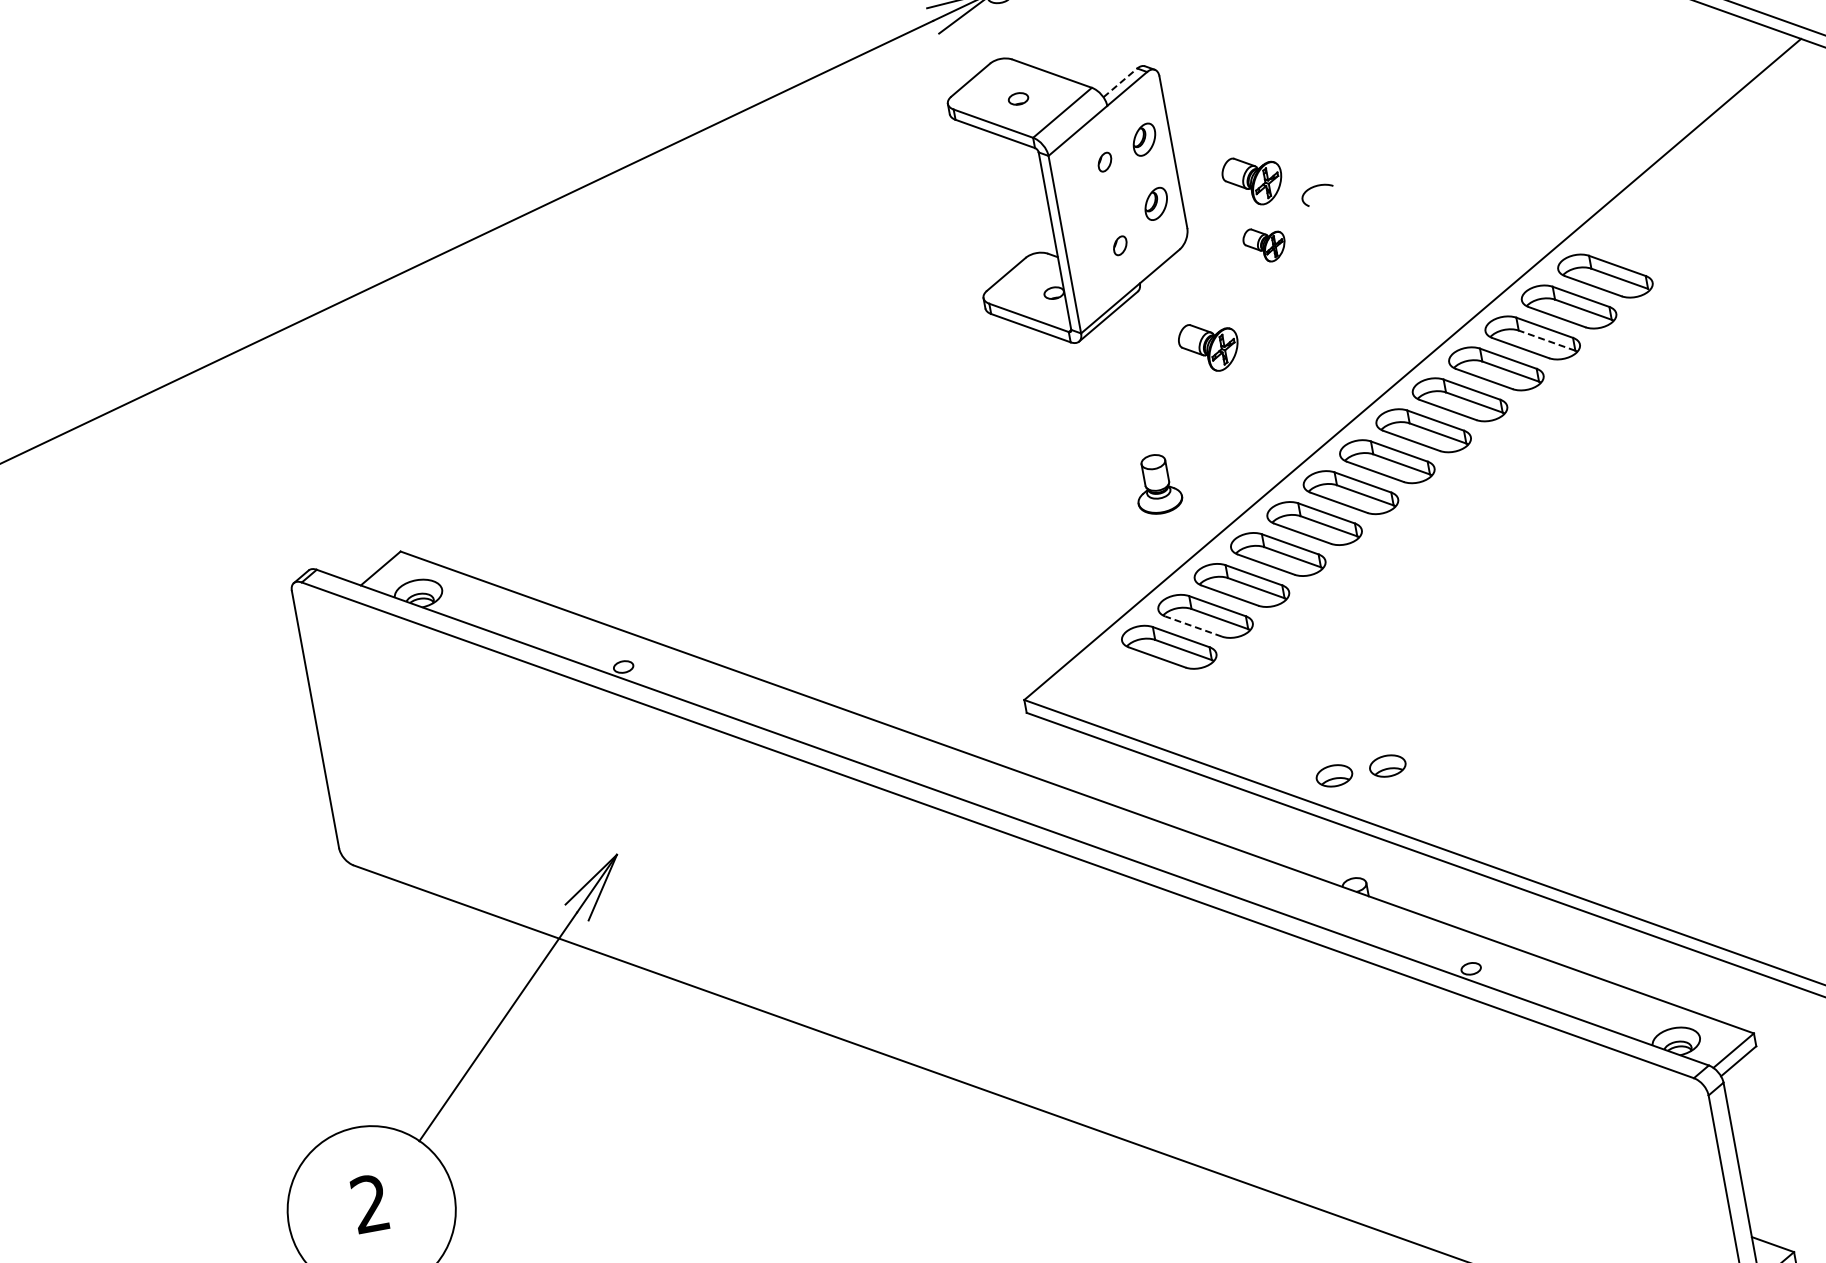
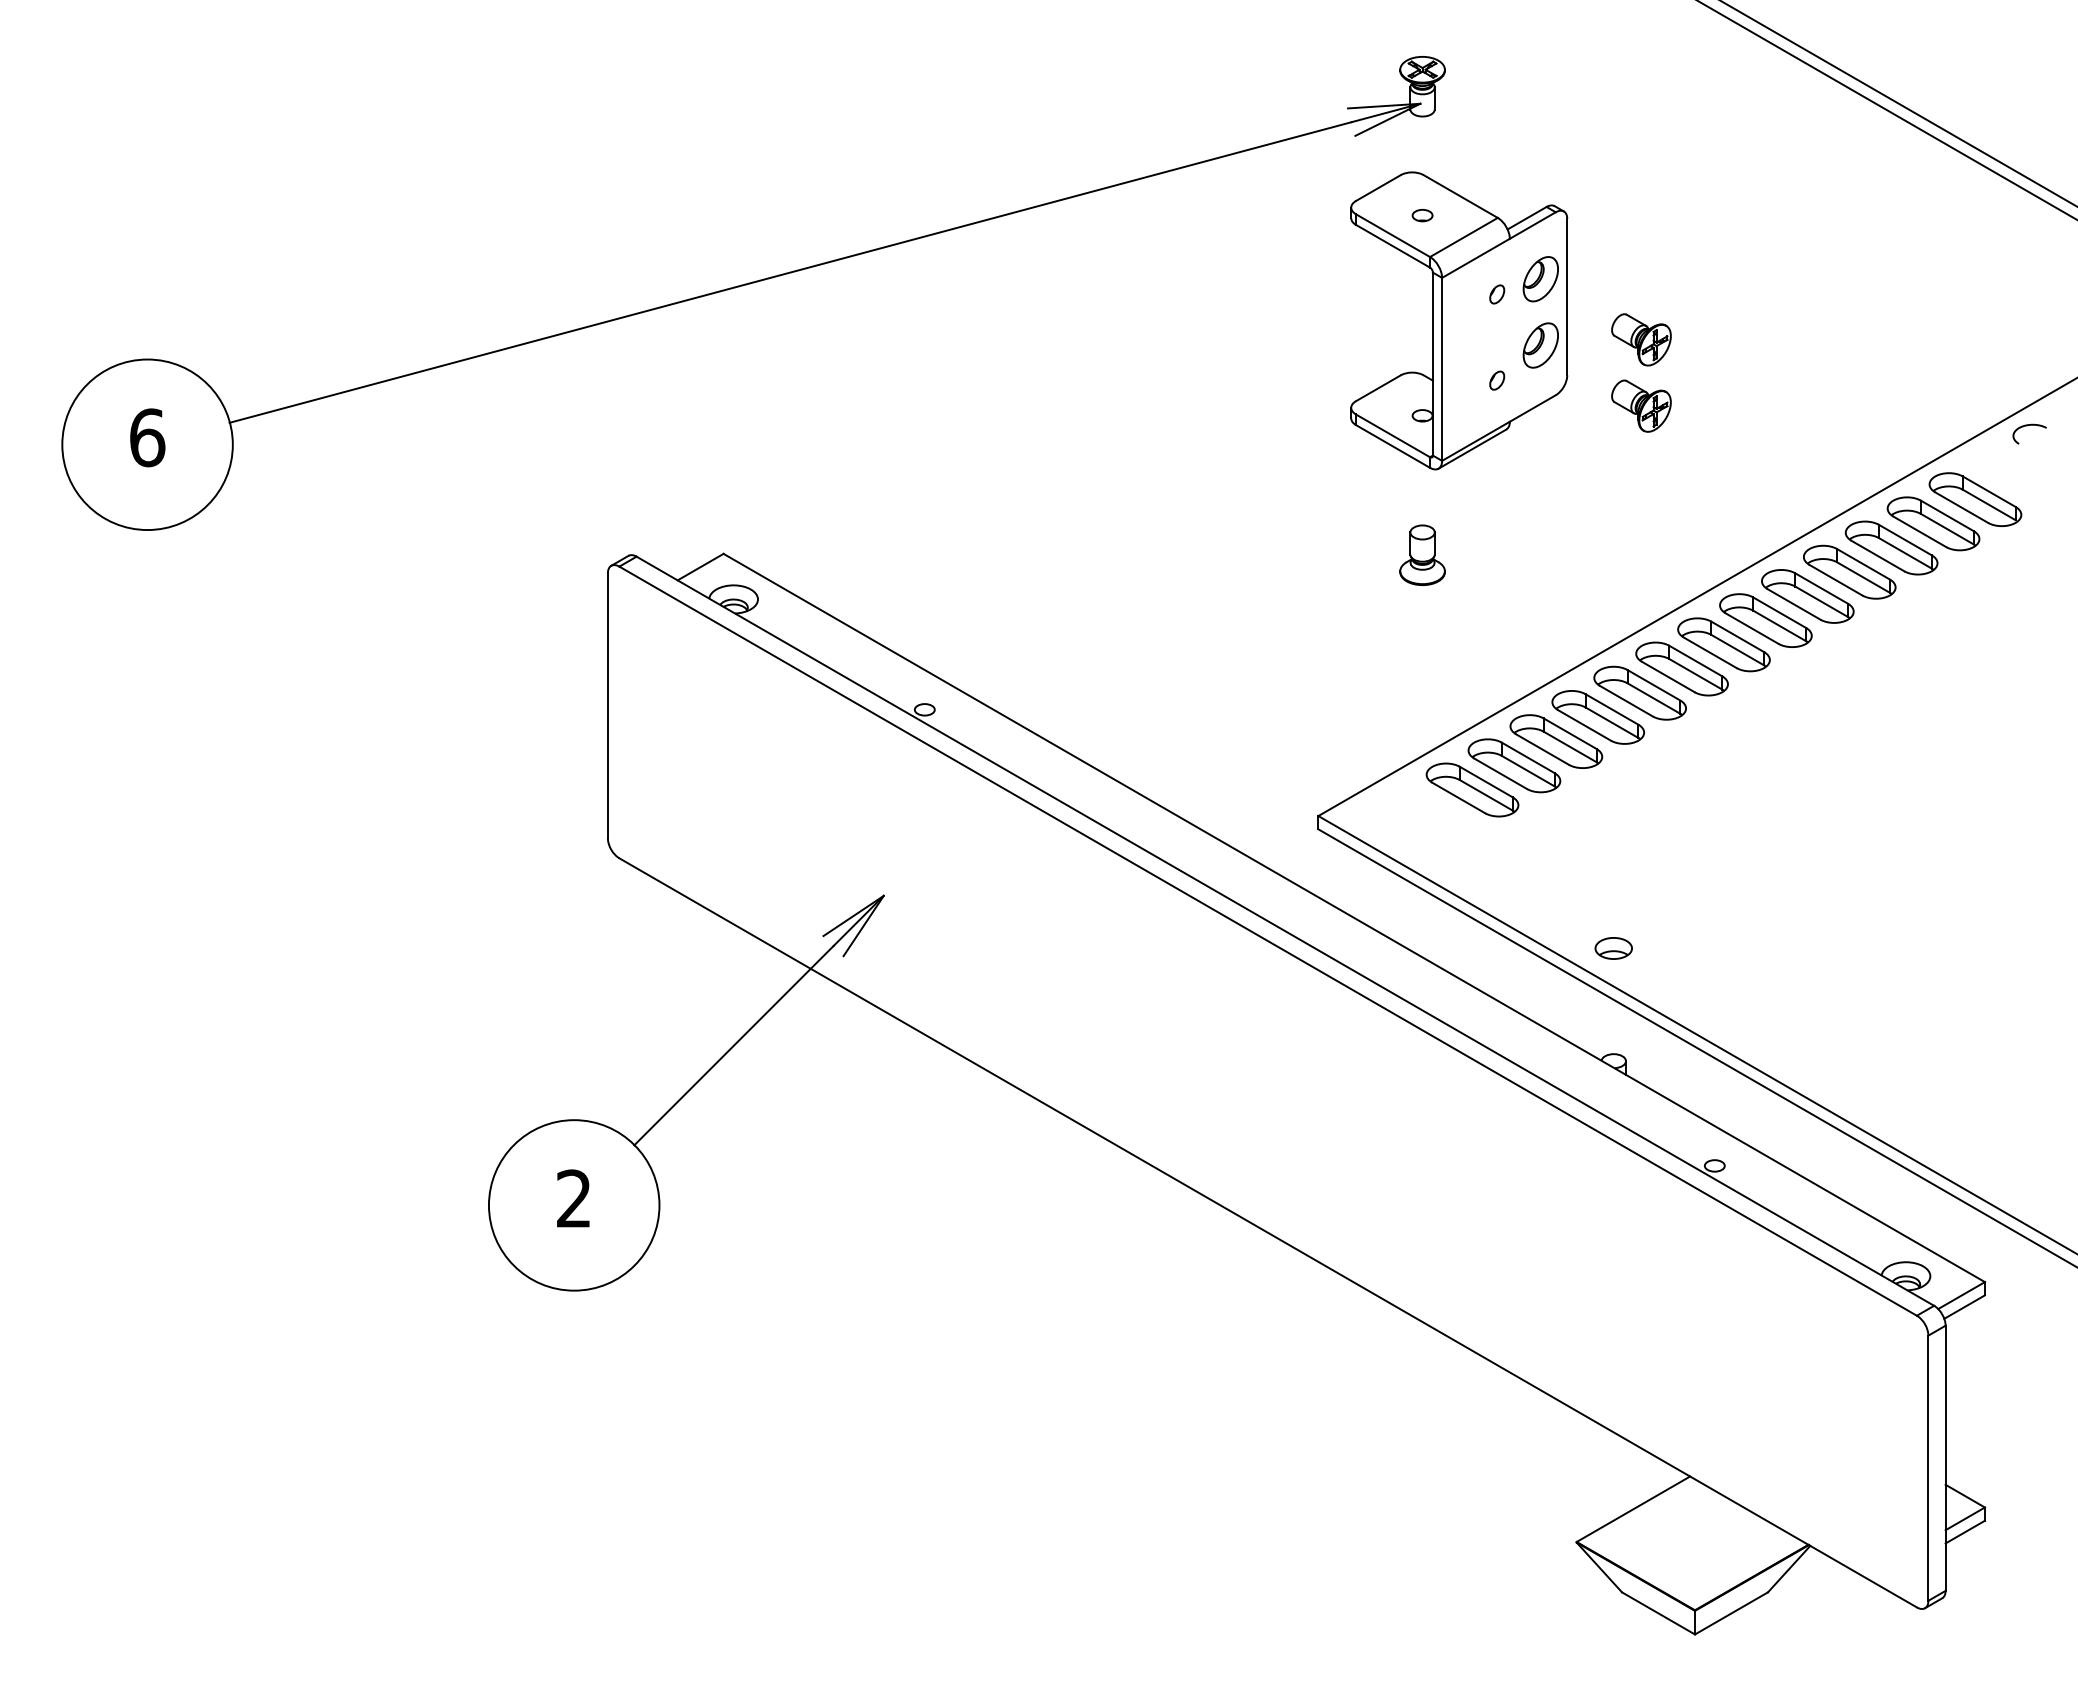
line: (1120, 82) -> (1527, 217), dashed -> solid
part: (1144, 139) -> (1540, 279), size x1.43
curve: (1314, 187) -> (2027, 426), moved
part: (1156, 203) -> (1540, 345), size x1.43
part: (1264, 244) -> (1641, 405), size x1.43
line: (1546, 340) -> (1904, 553), dashed -> solid
part: (1209, 346) -> (1567, 497), removed
part: (1157, 483) -> (1422, 554), moved
line: (1193, 626) -> (1500, 773), dashed -> solid
part: (1387, 766) -> (1668, 948), removed

